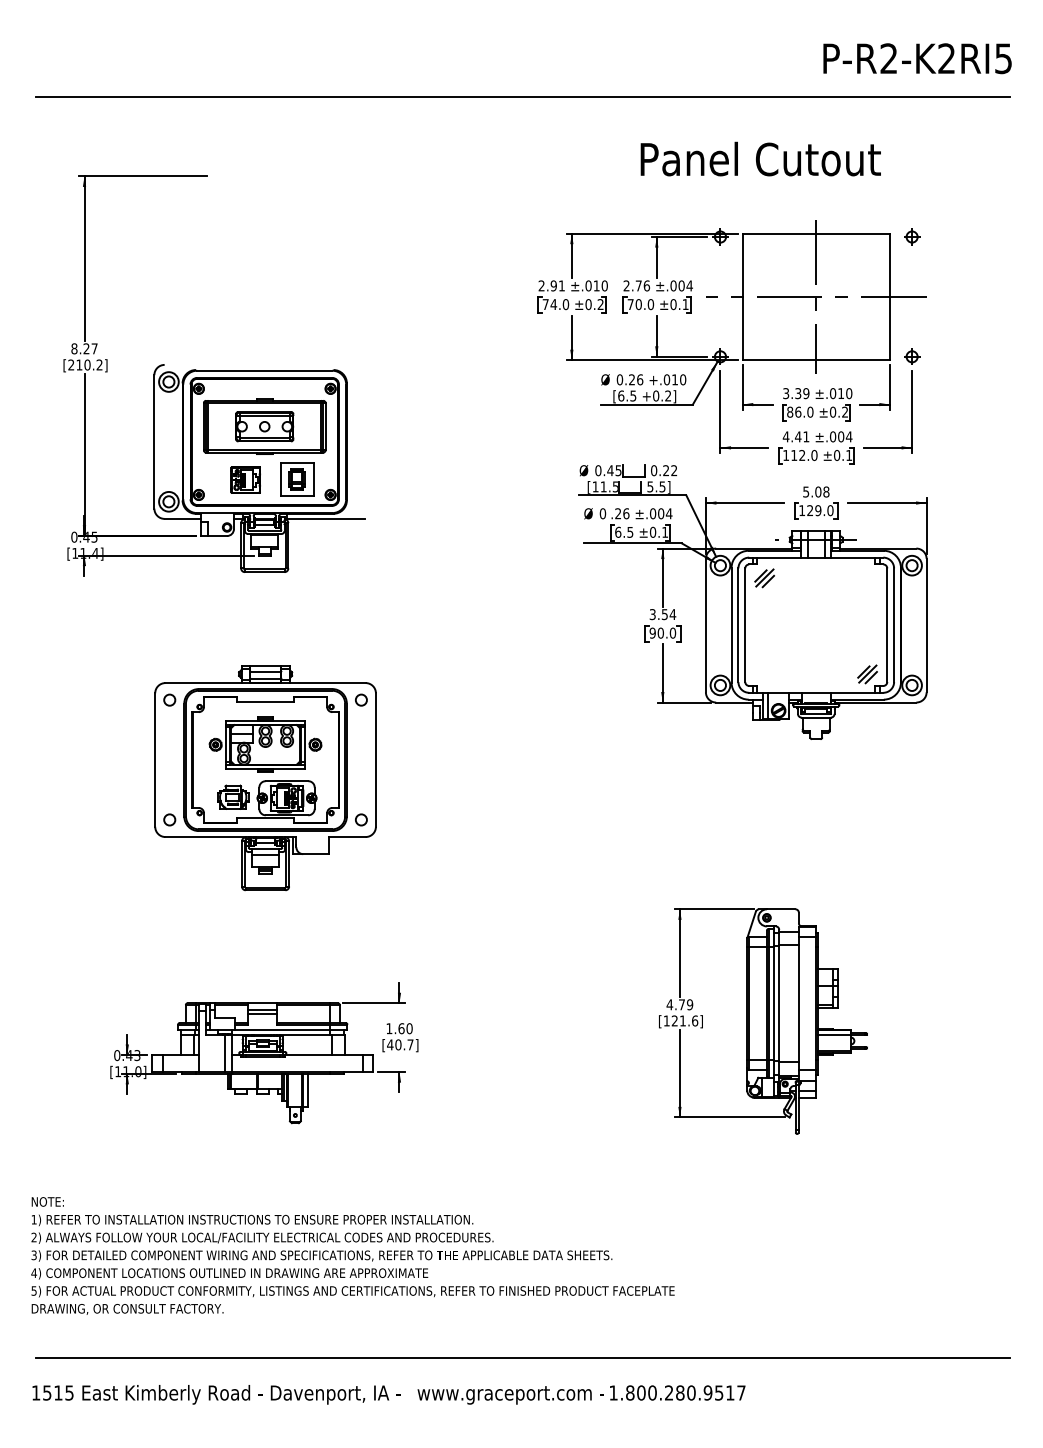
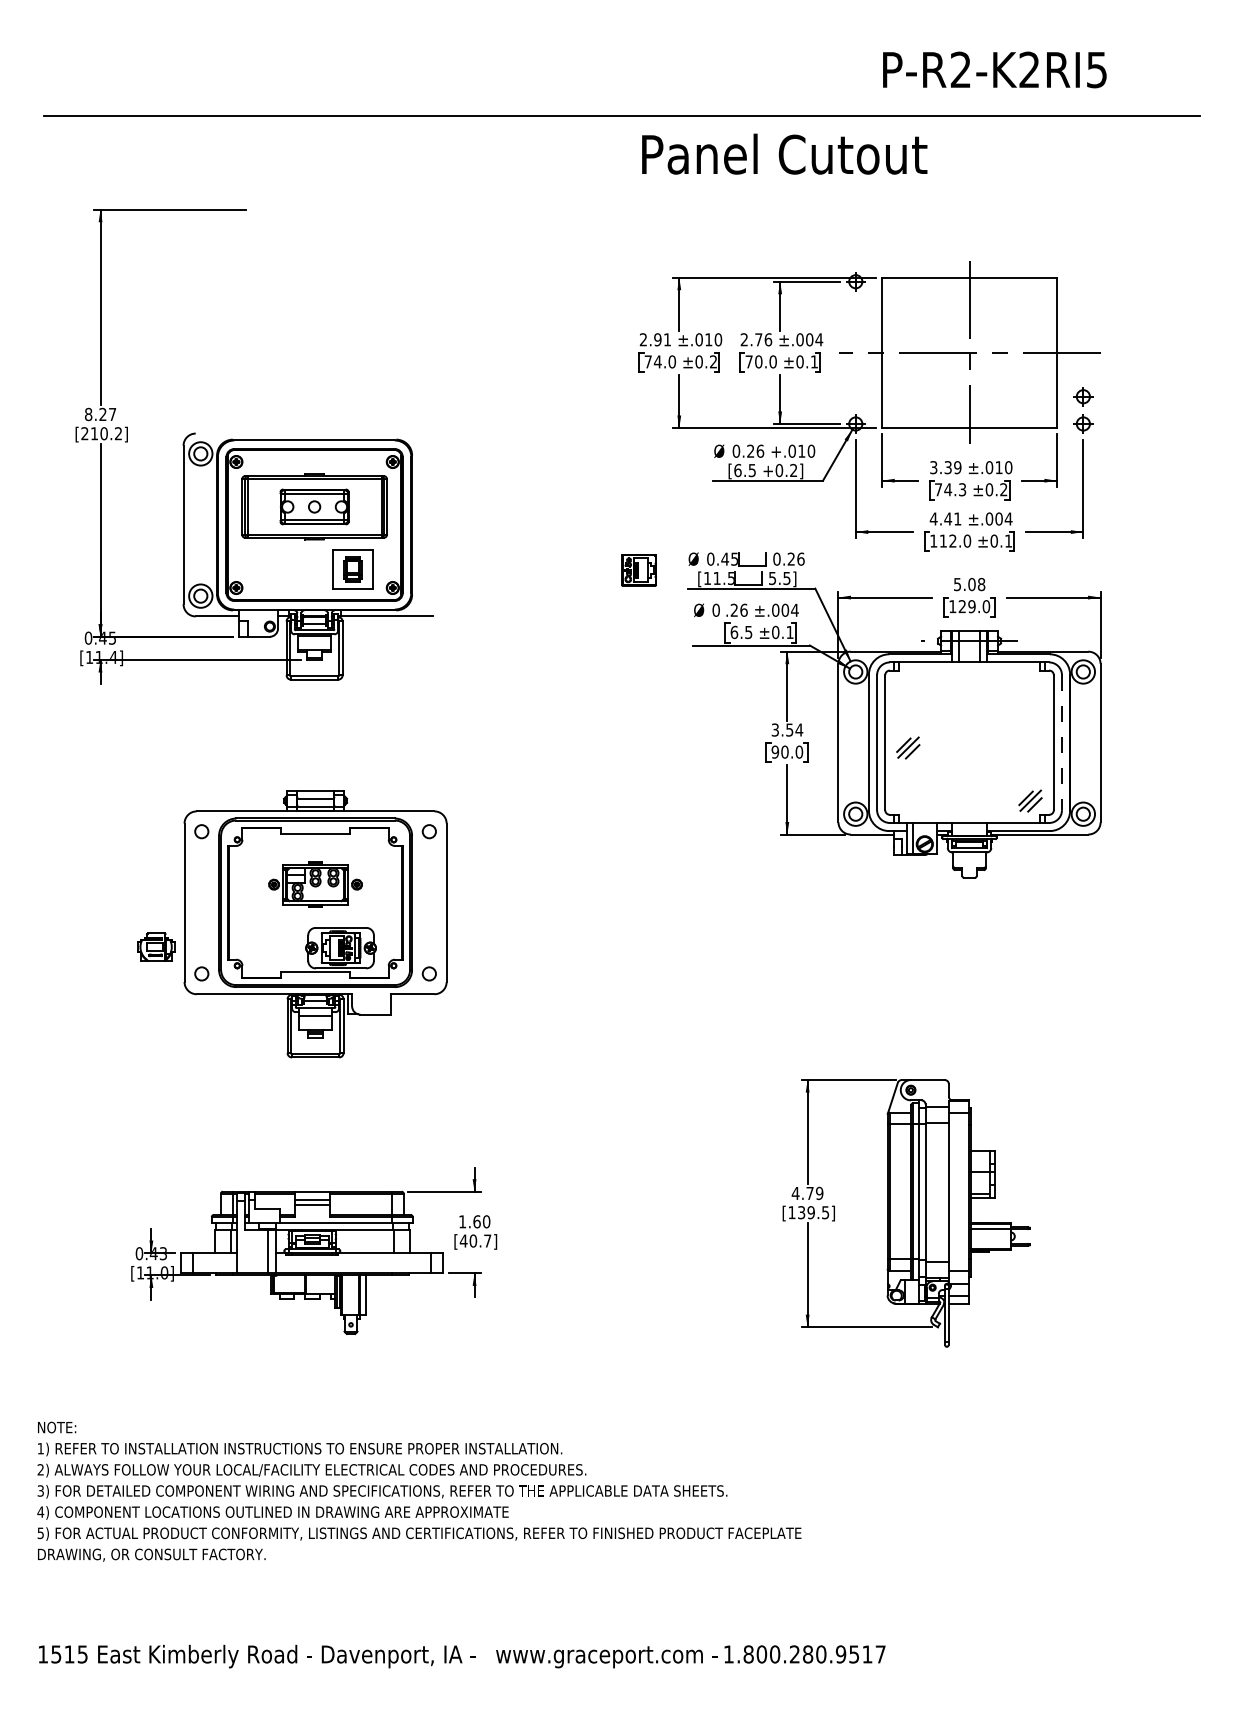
text: (917, 58) -> (994, 69), moved
text: (760, 158) -> (784, 153), moved
part: (912, 236) -> (1083, 396), moved
text: (800, 412) -> (950, 489), 86.0 -> 74.3
text: (673, 470) -> (800, 558), 0.22 -> 0.26
part: (245, 480) -> (638, 570), moved
part: (764, 577) -> (908, 747), moved
line: (893, 625) -> (1061, 743), solid -> dashed
part: (265, 744) -> (315, 884), size x0.7
part: (233, 796) -> (156, 946), moved
text: (684, 1020) -> (813, 1212), [121.6] -> [139.5]
line: (523, 1357) -> (621, 1612), removed

